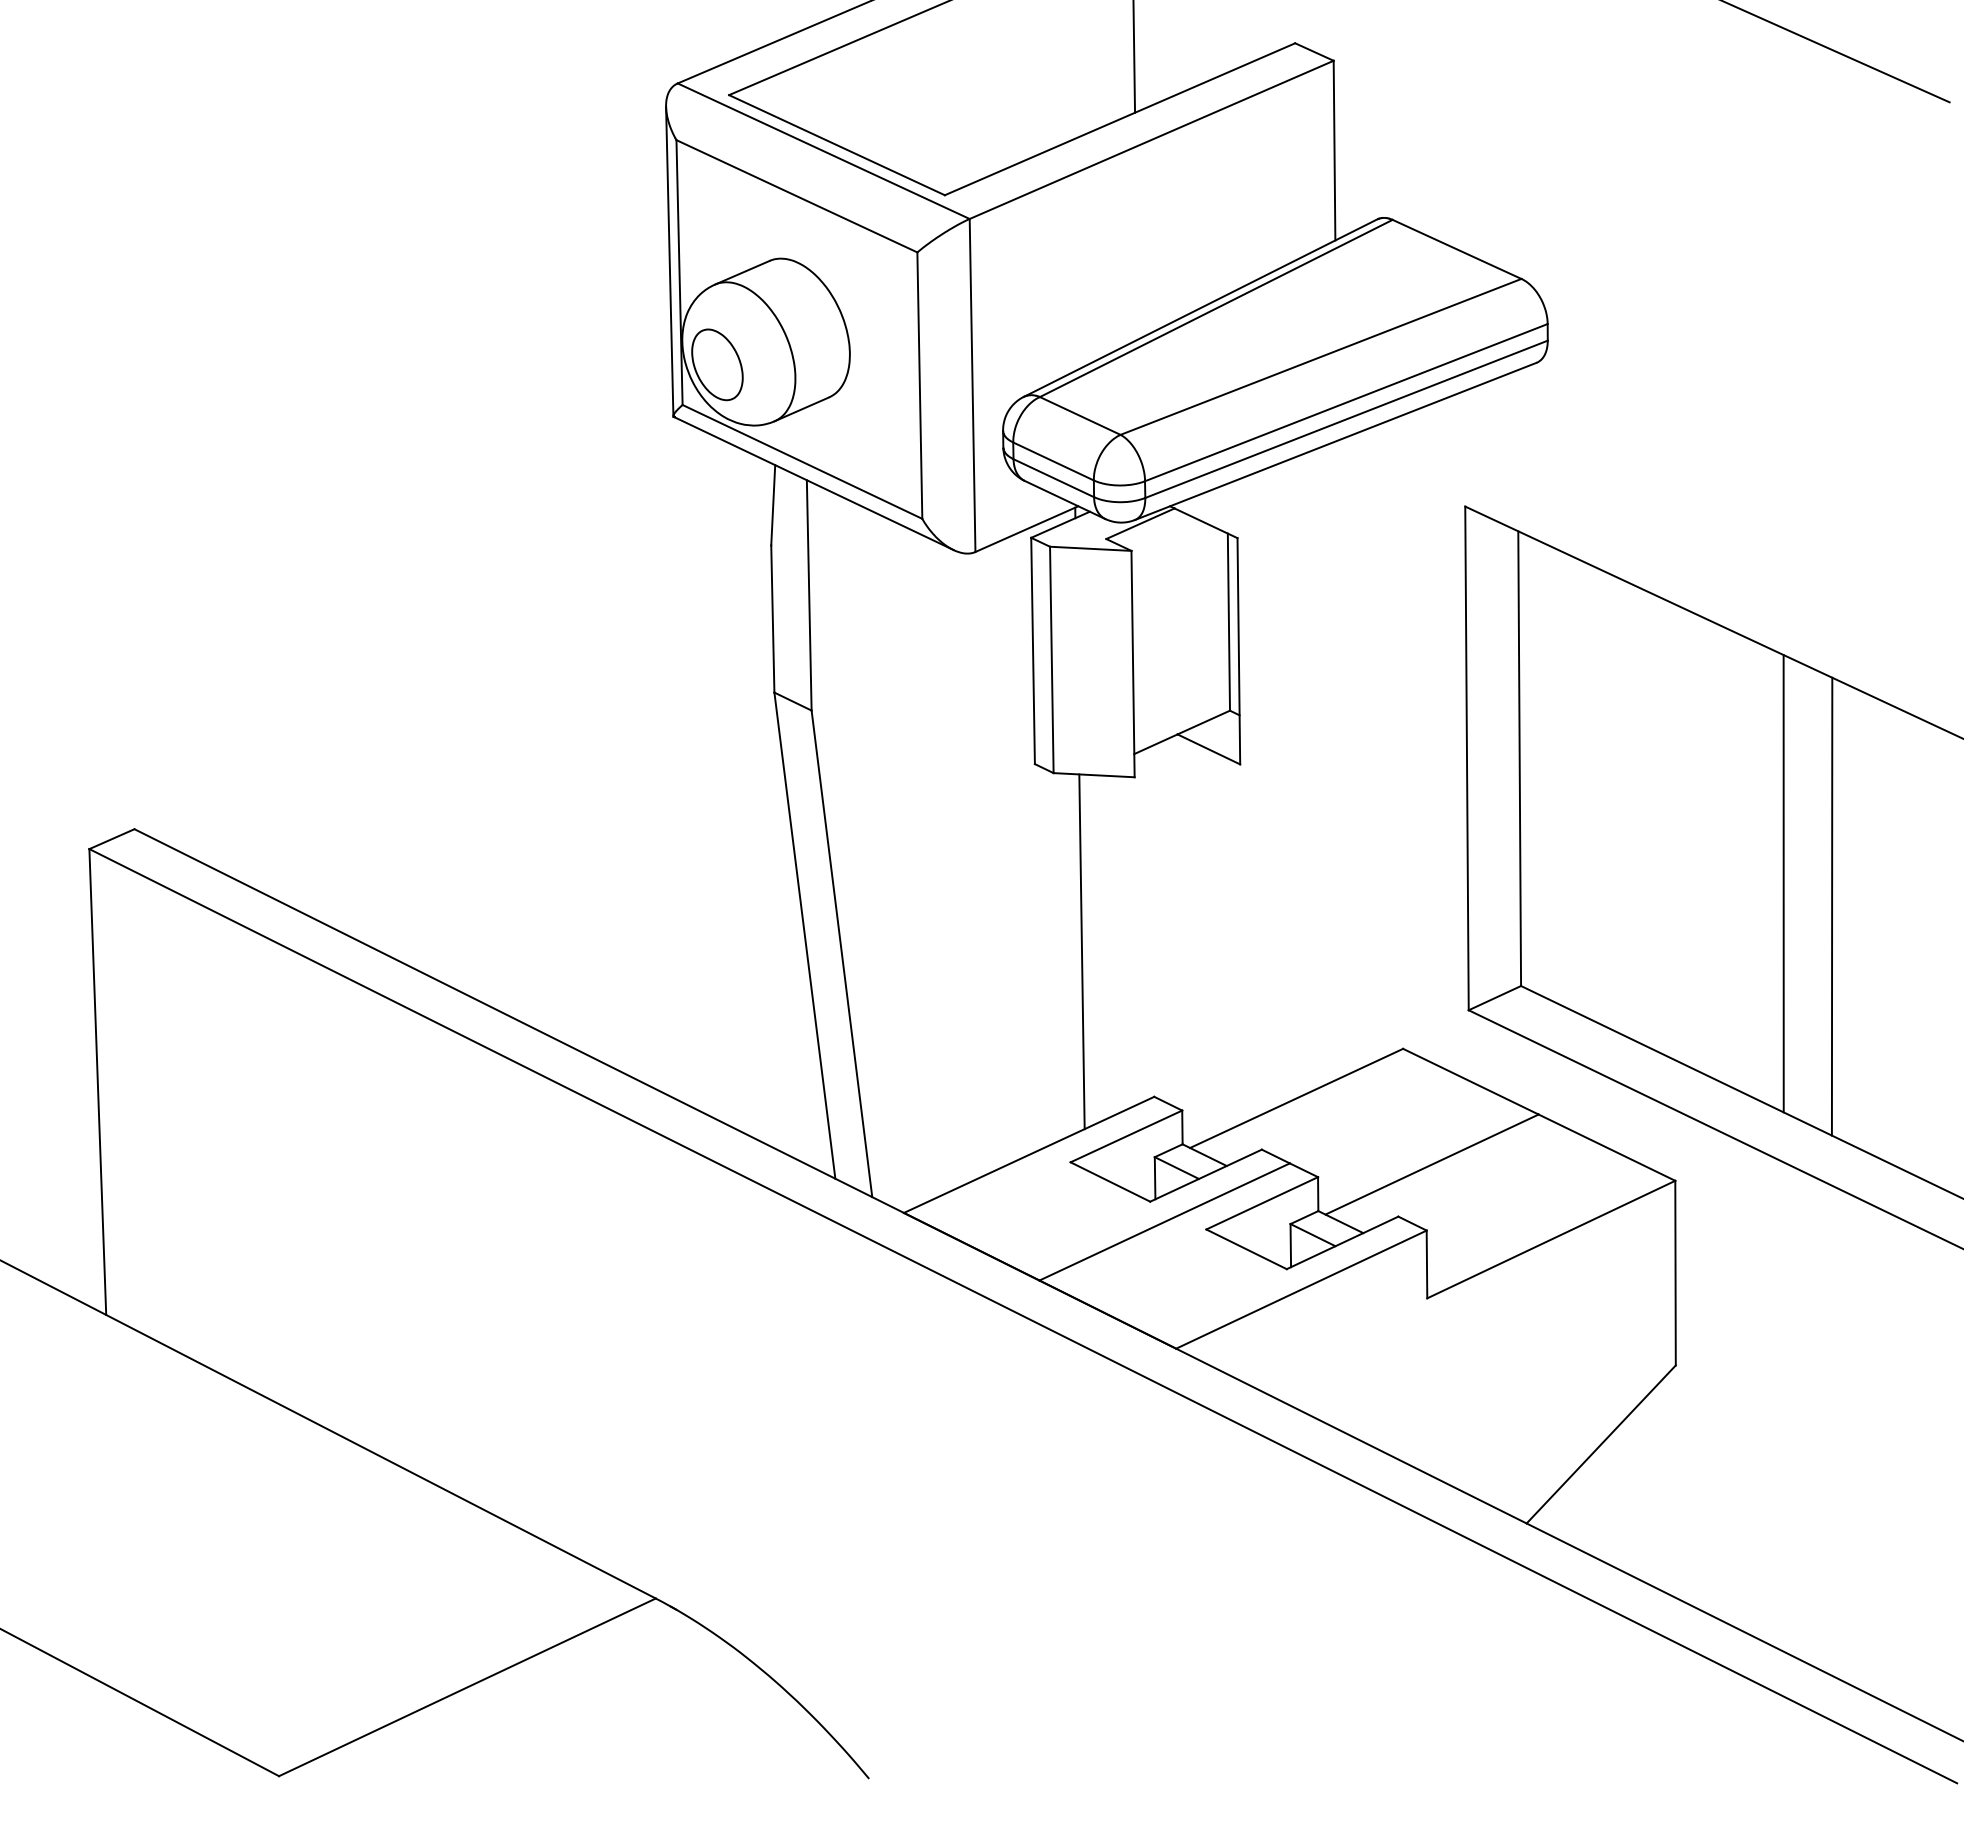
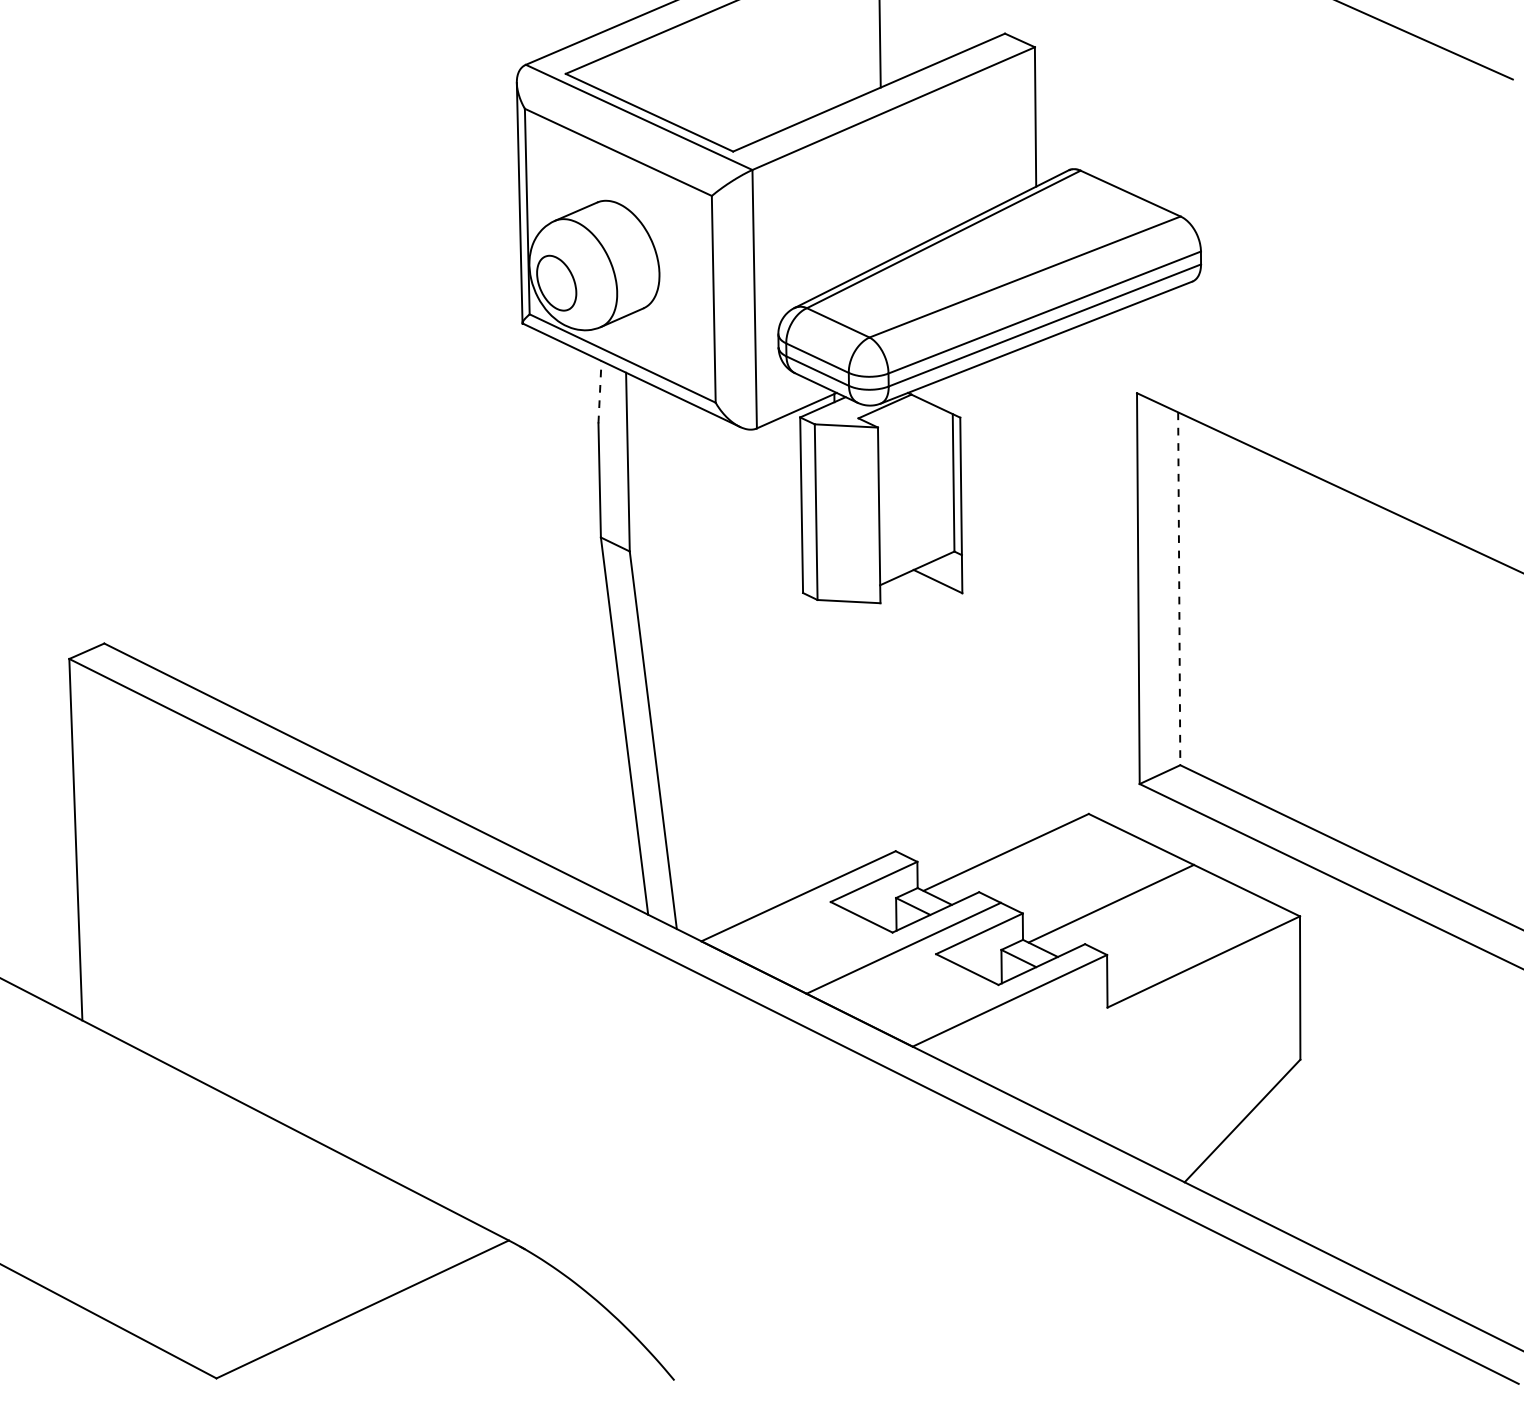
line: (773, 504) -> (600, 391), solid -> dashed
line: (1519, 759) -> (1179, 589), solid -> dashed
line: (1783, 883) -> (1383, 685), removed
line: (1831, 906) -> (1421, 703), removed
line: (1081, 951) -> (839, 738), removed

